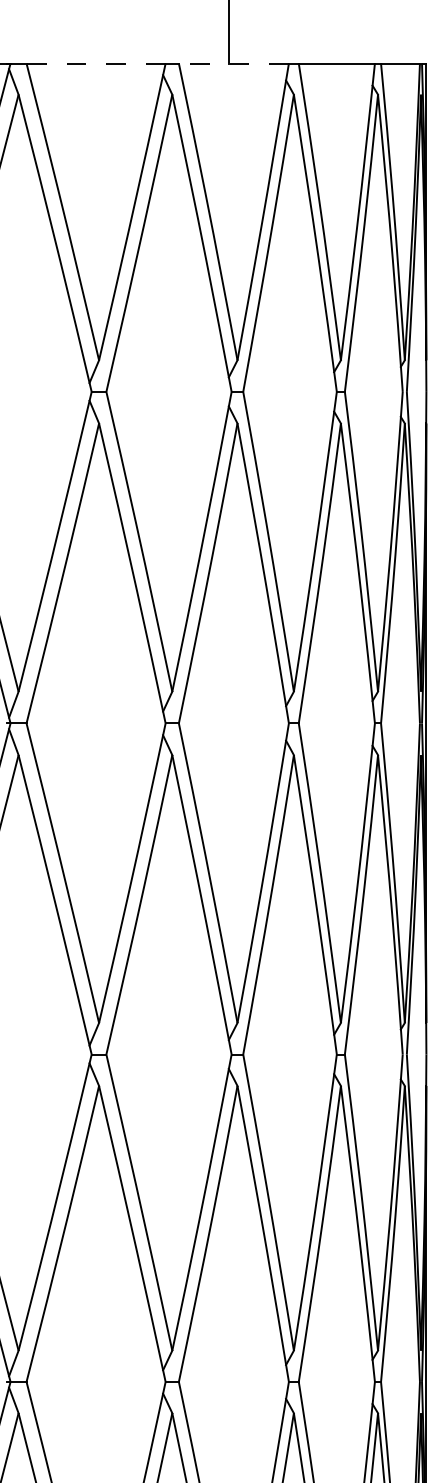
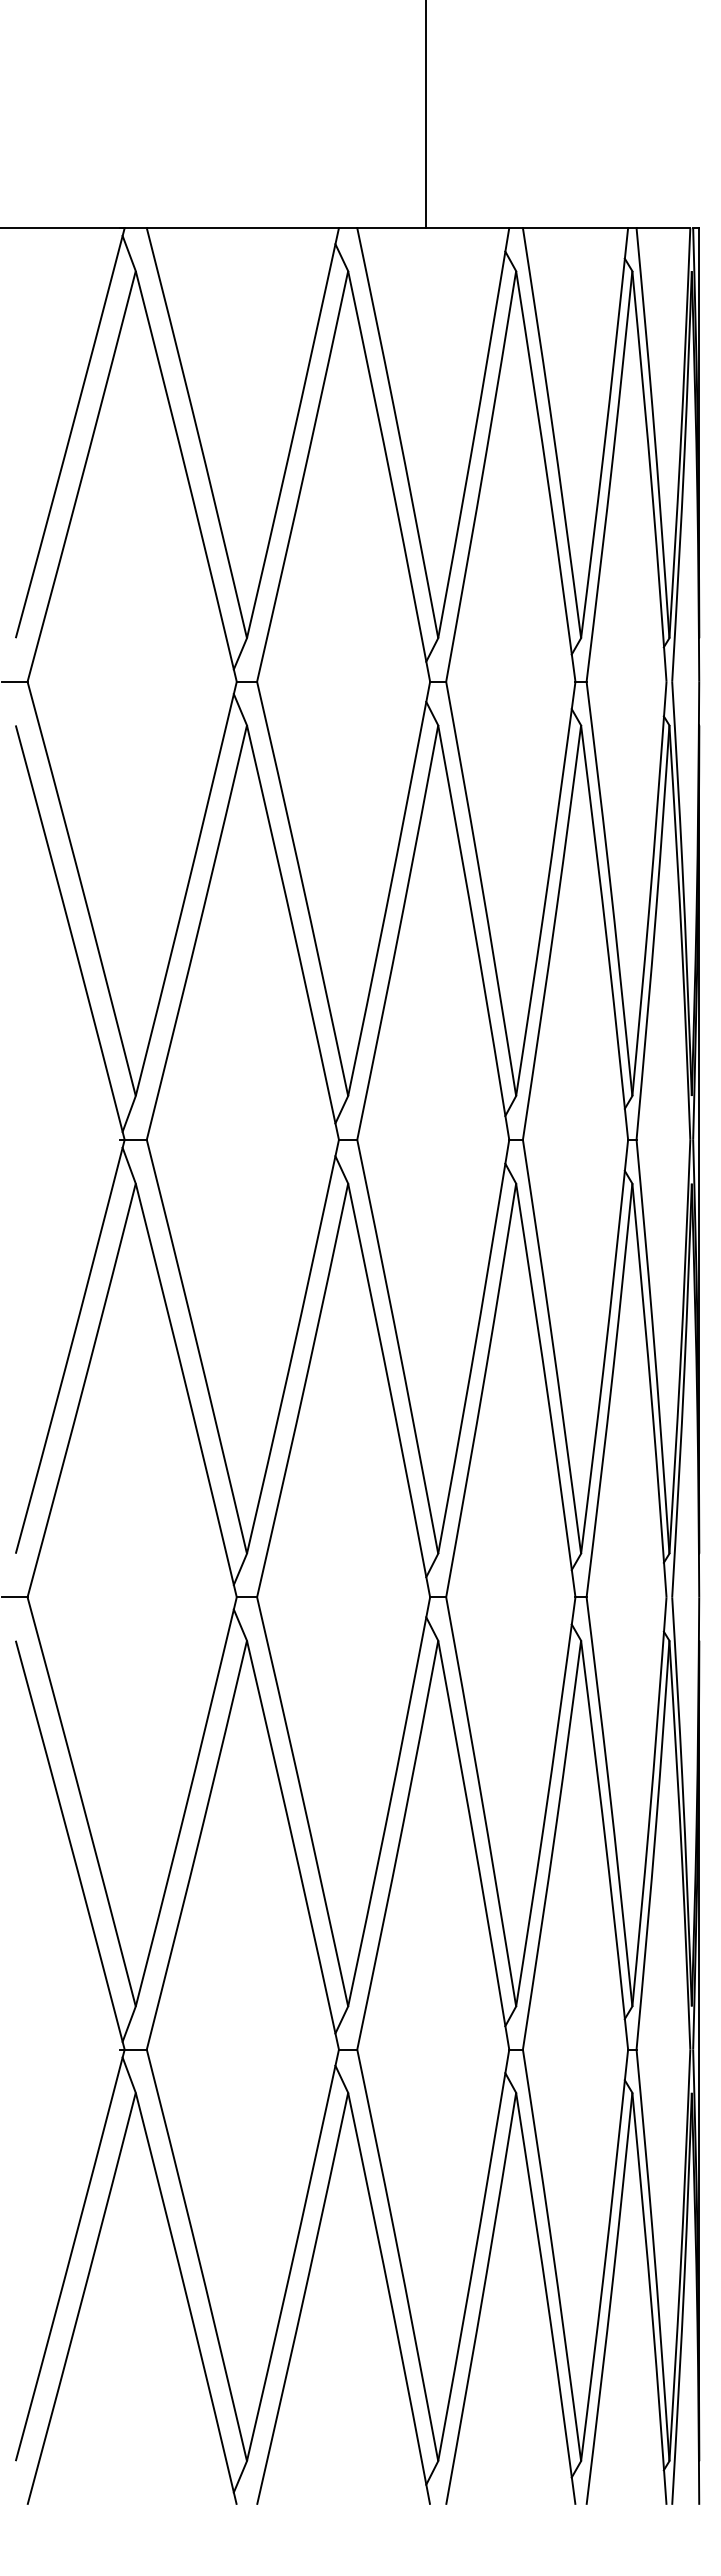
line: (95, 63) -> (242, 228), dashed -> solid
line: (234, 63) -> (433, 228), dashed -> solid

